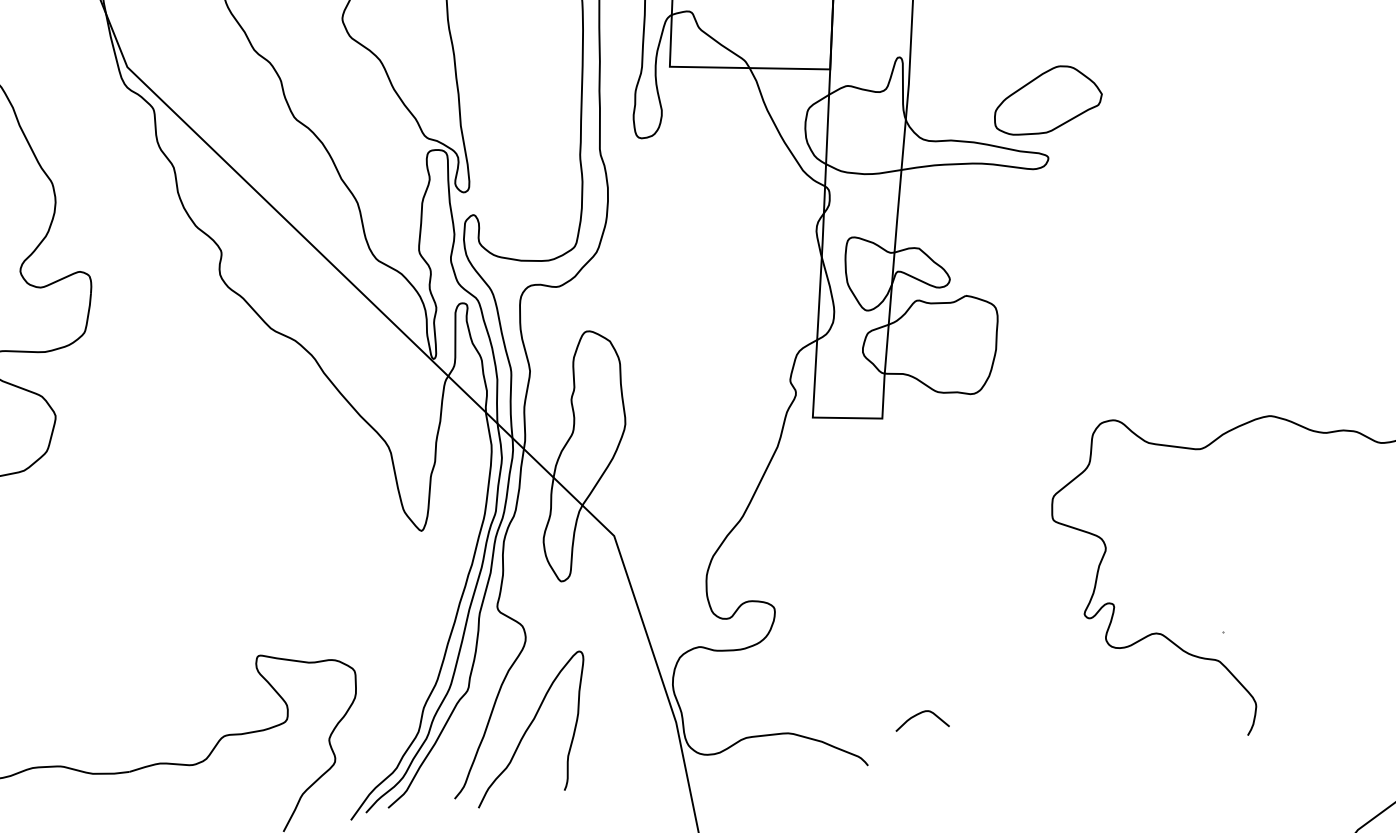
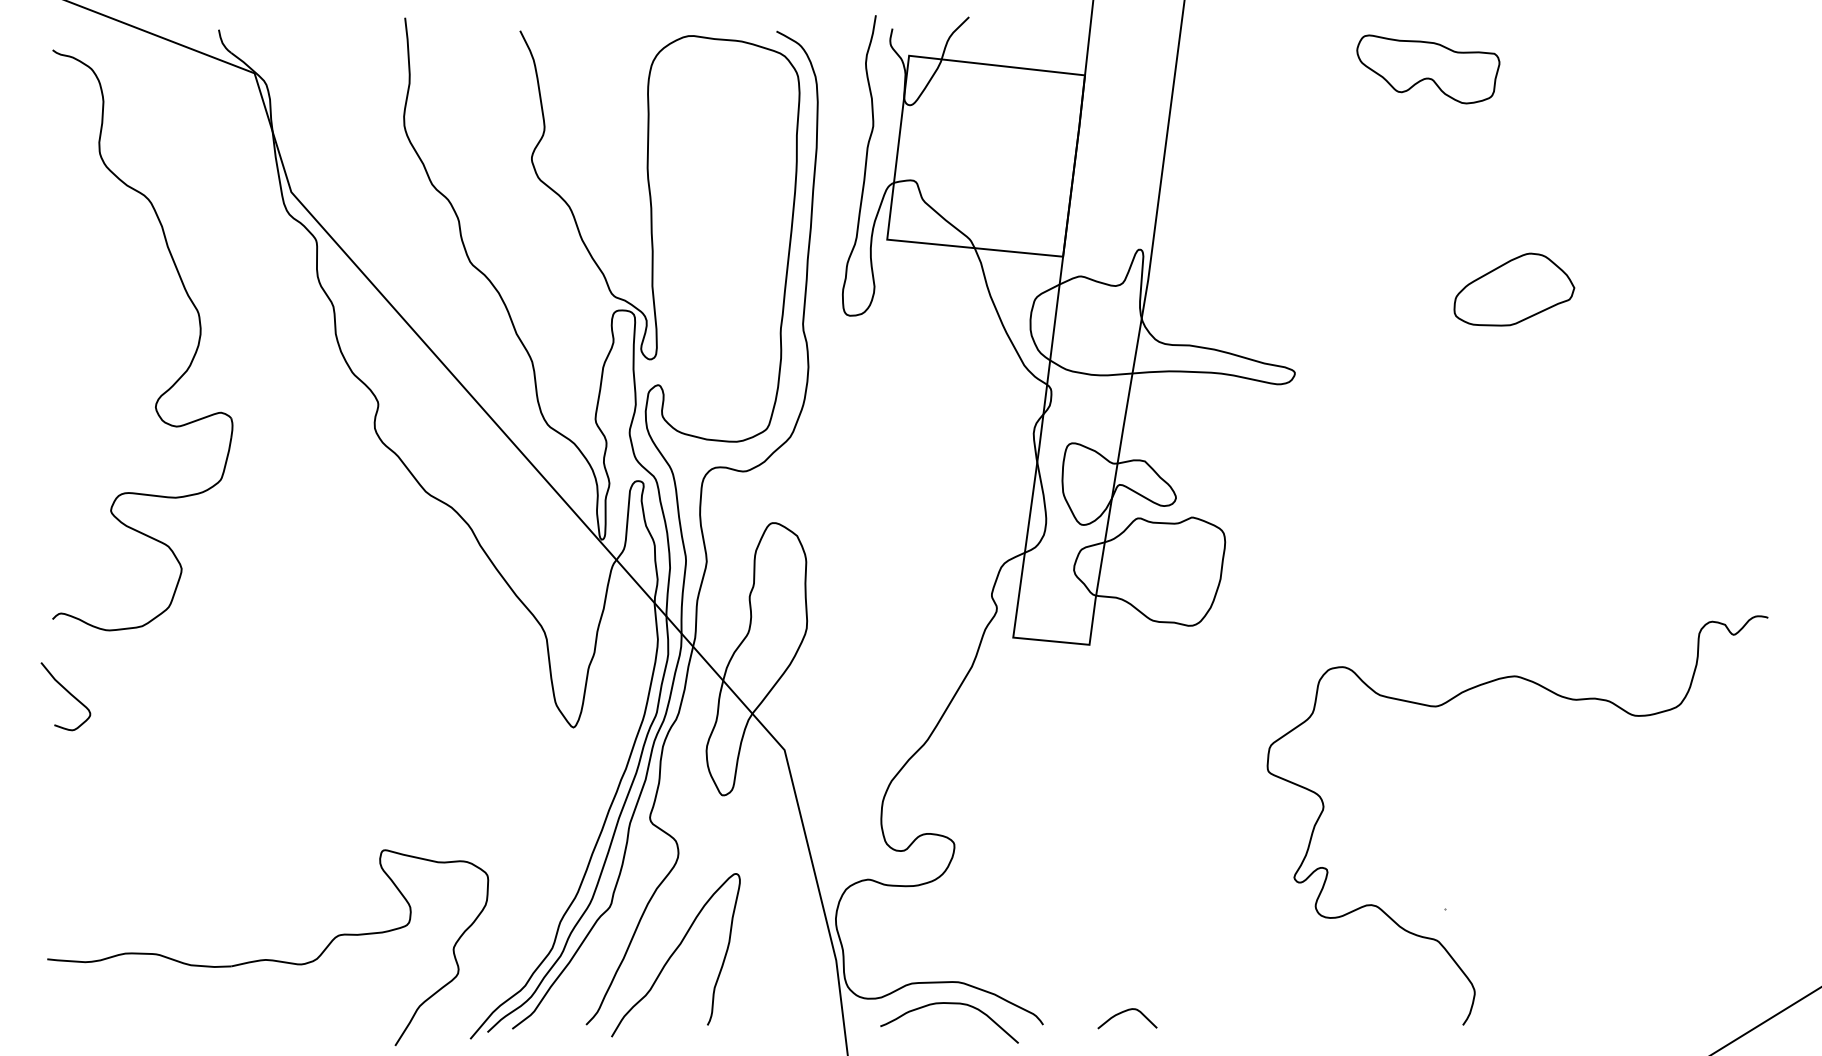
part: (1047, 99) -> (1514, 289), moved
curve: (918, 714) -> (1124, 1012), moved
curve: (781, 754) -> (949, 1004), added

